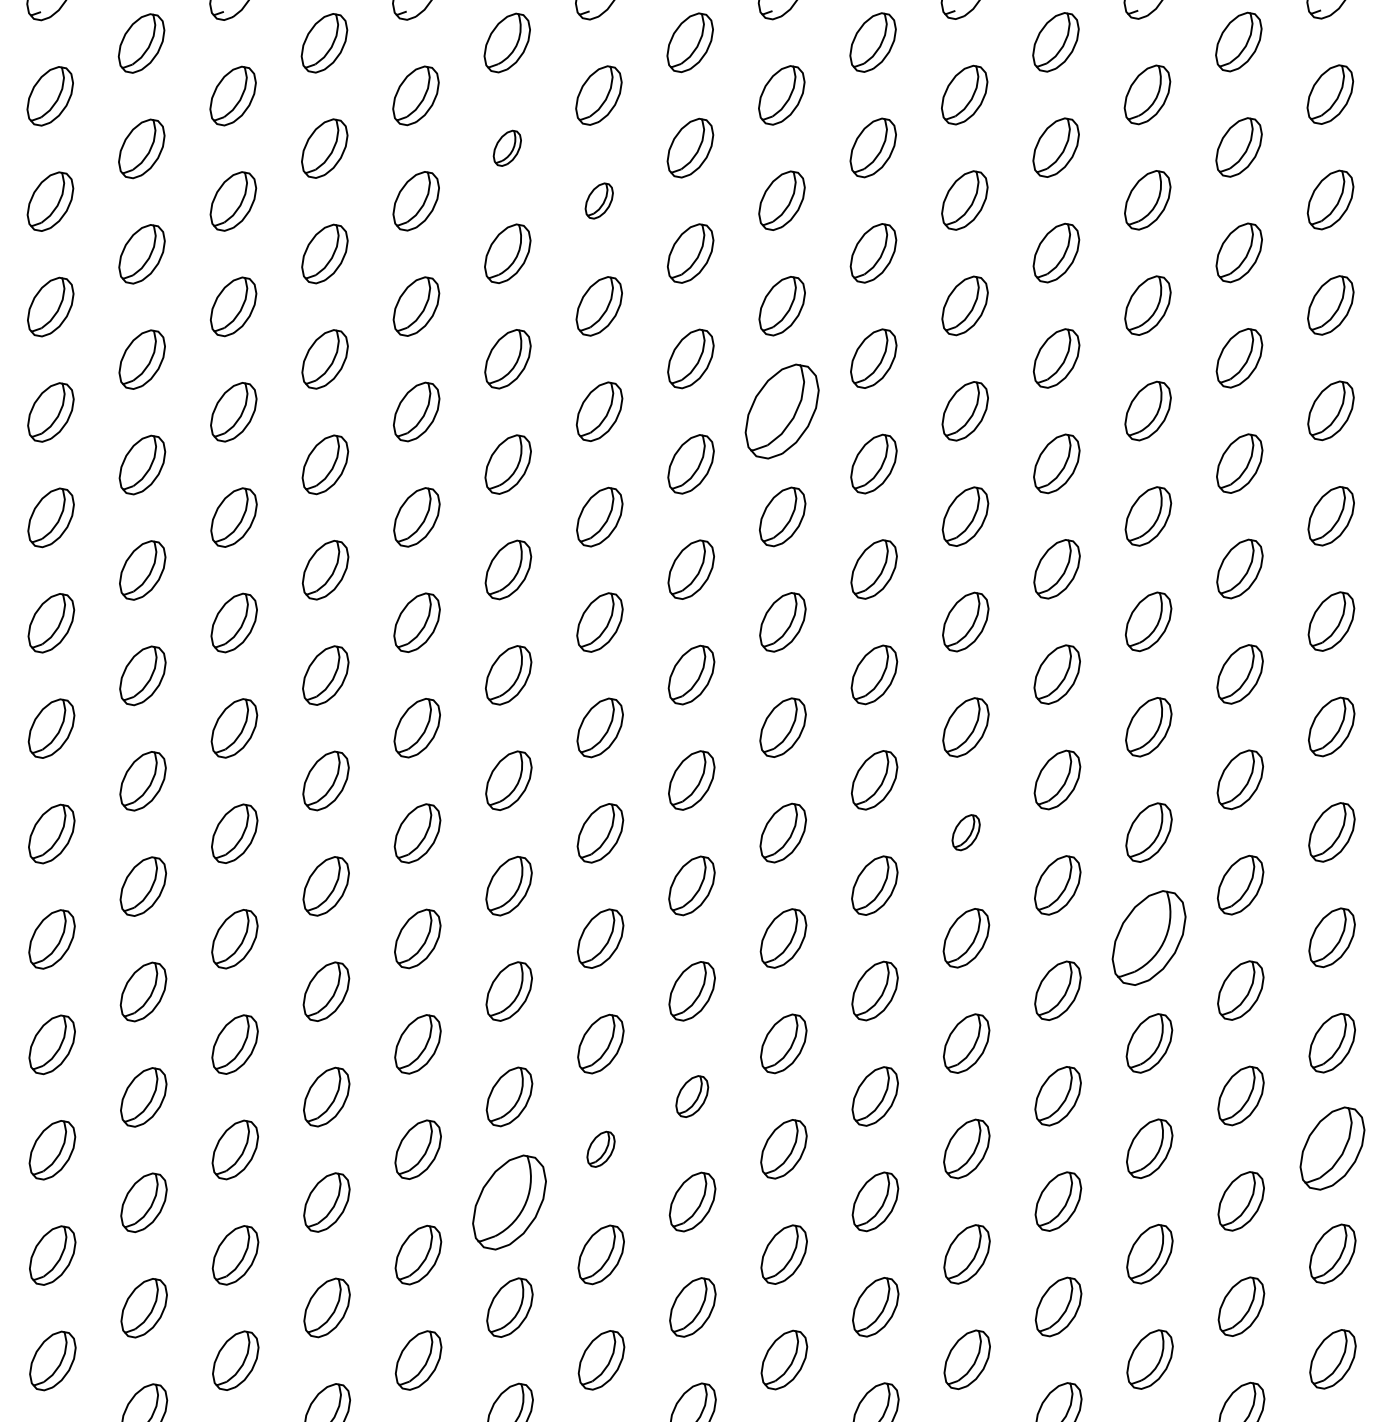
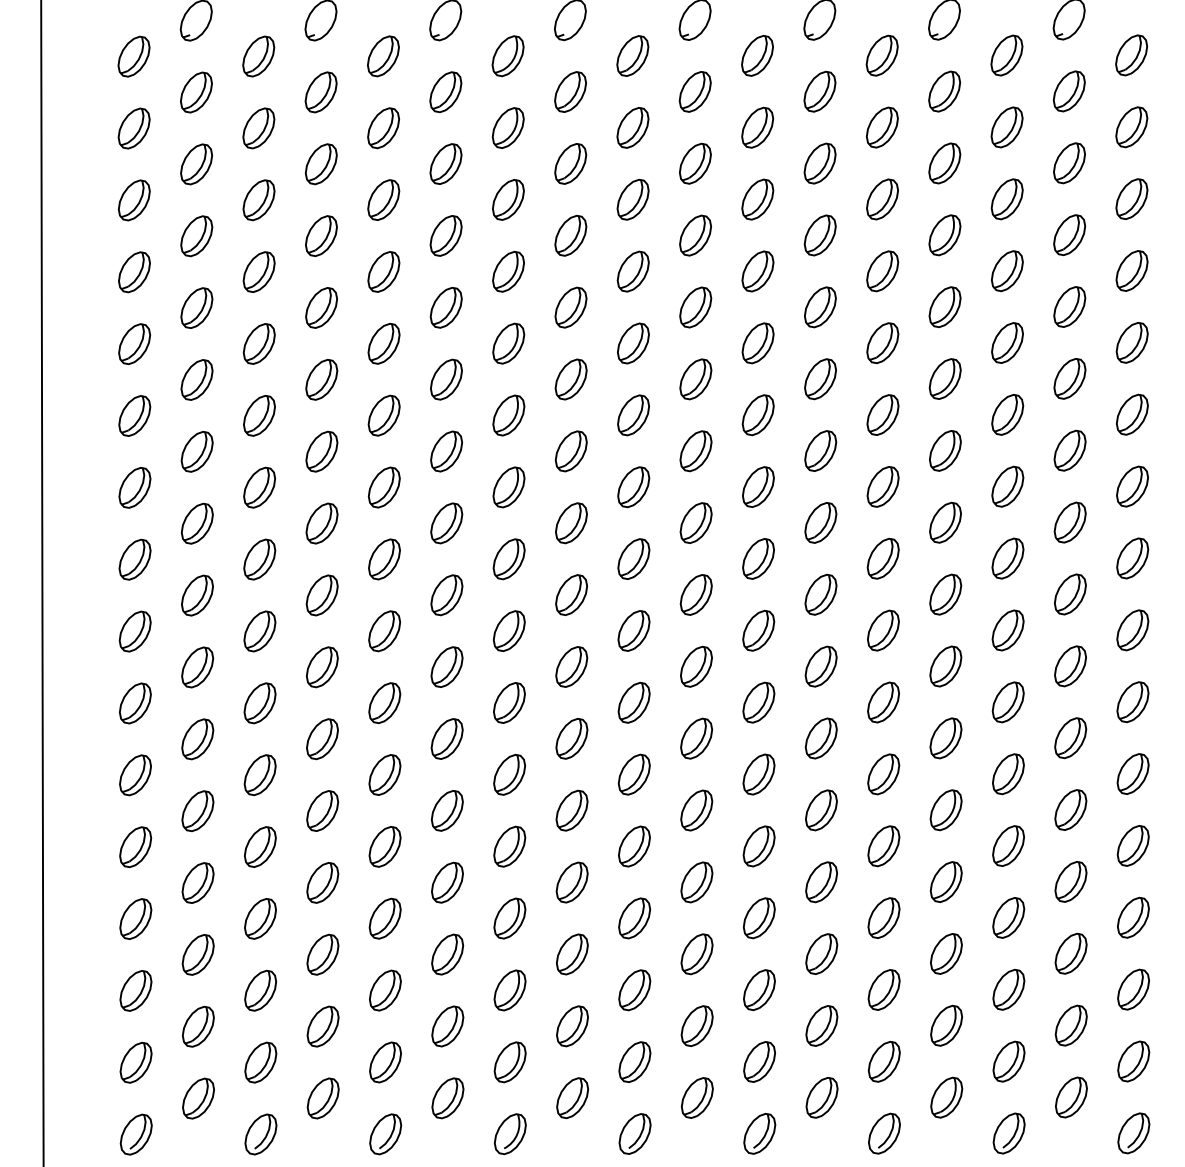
part: (506, 147) -> (507, 127), size x1.67
part: (598, 200) -> (570, 163), size x1.67
part: (782, 411) -> (695, 307), size x0.62
part: (965, 832) -> (820, 594), size x1.67
part: (1148, 938) -> (945, 666), size x0.62
part: (691, 1096) -> (633, 774), size x1.43
part: (1332, 1147) -> (1070, 809), size x0.71
part: (600, 1149) -> (571, 810), size x1.67
part: (509, 1201) -> (509, 846), size x0.62

